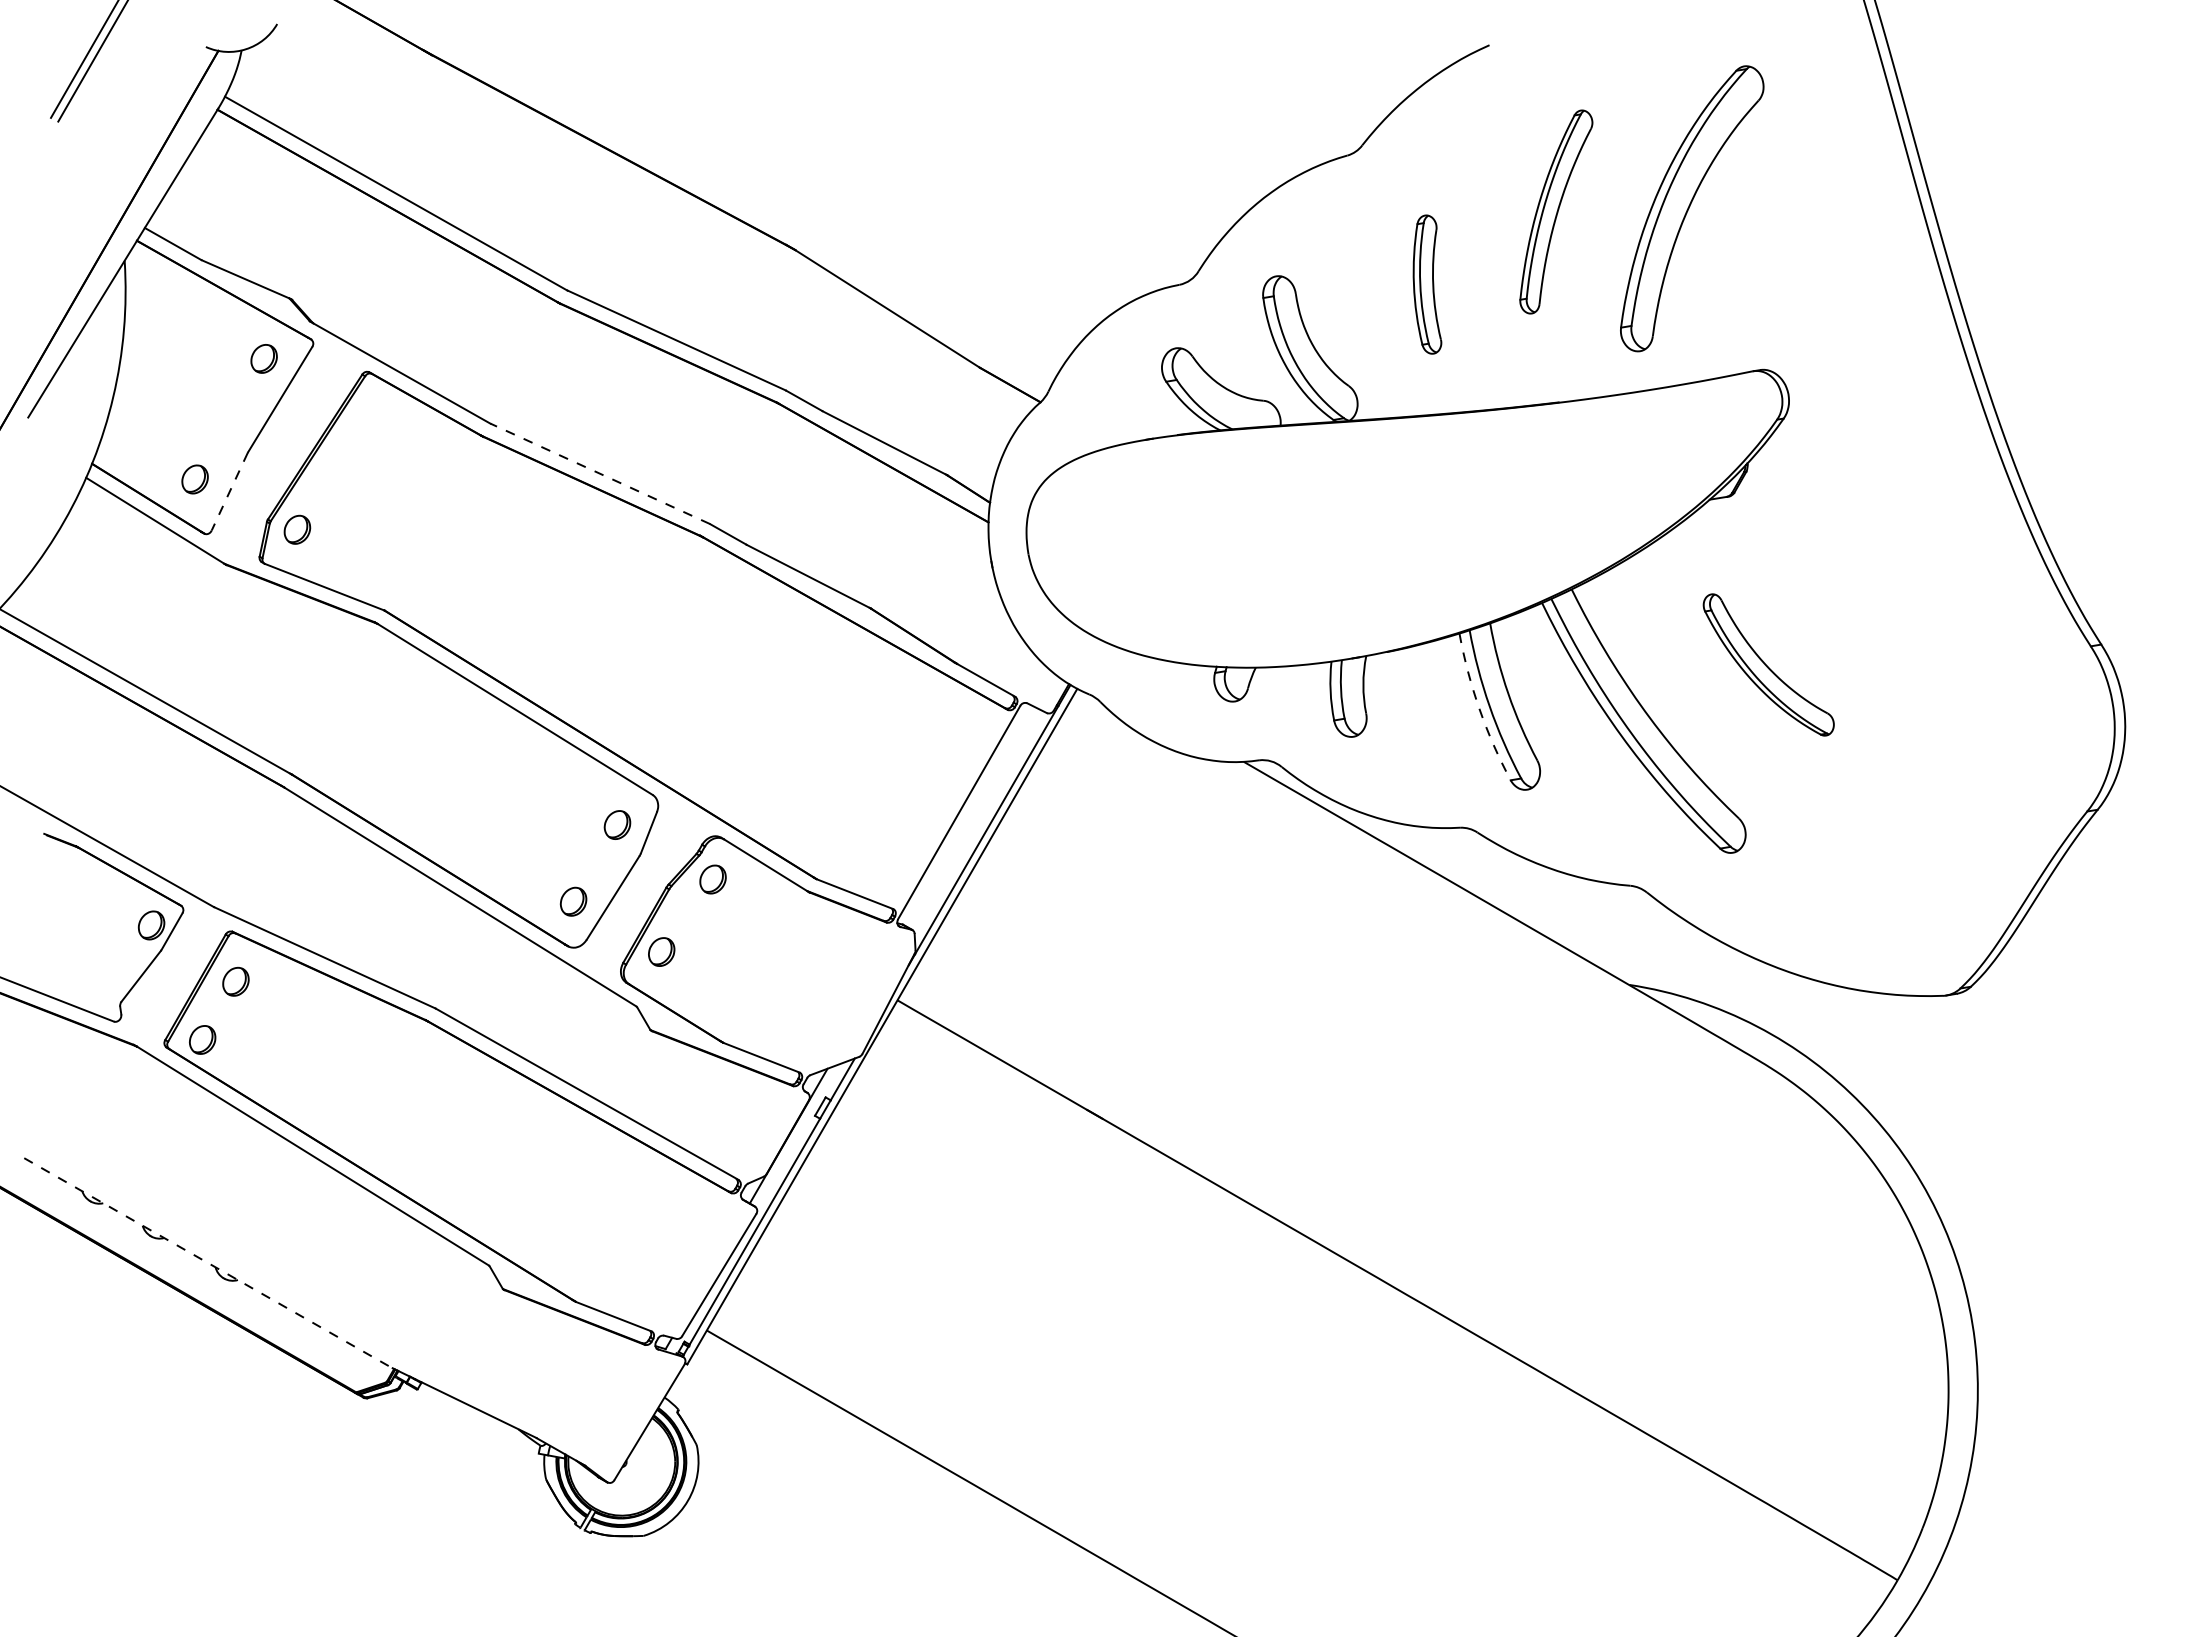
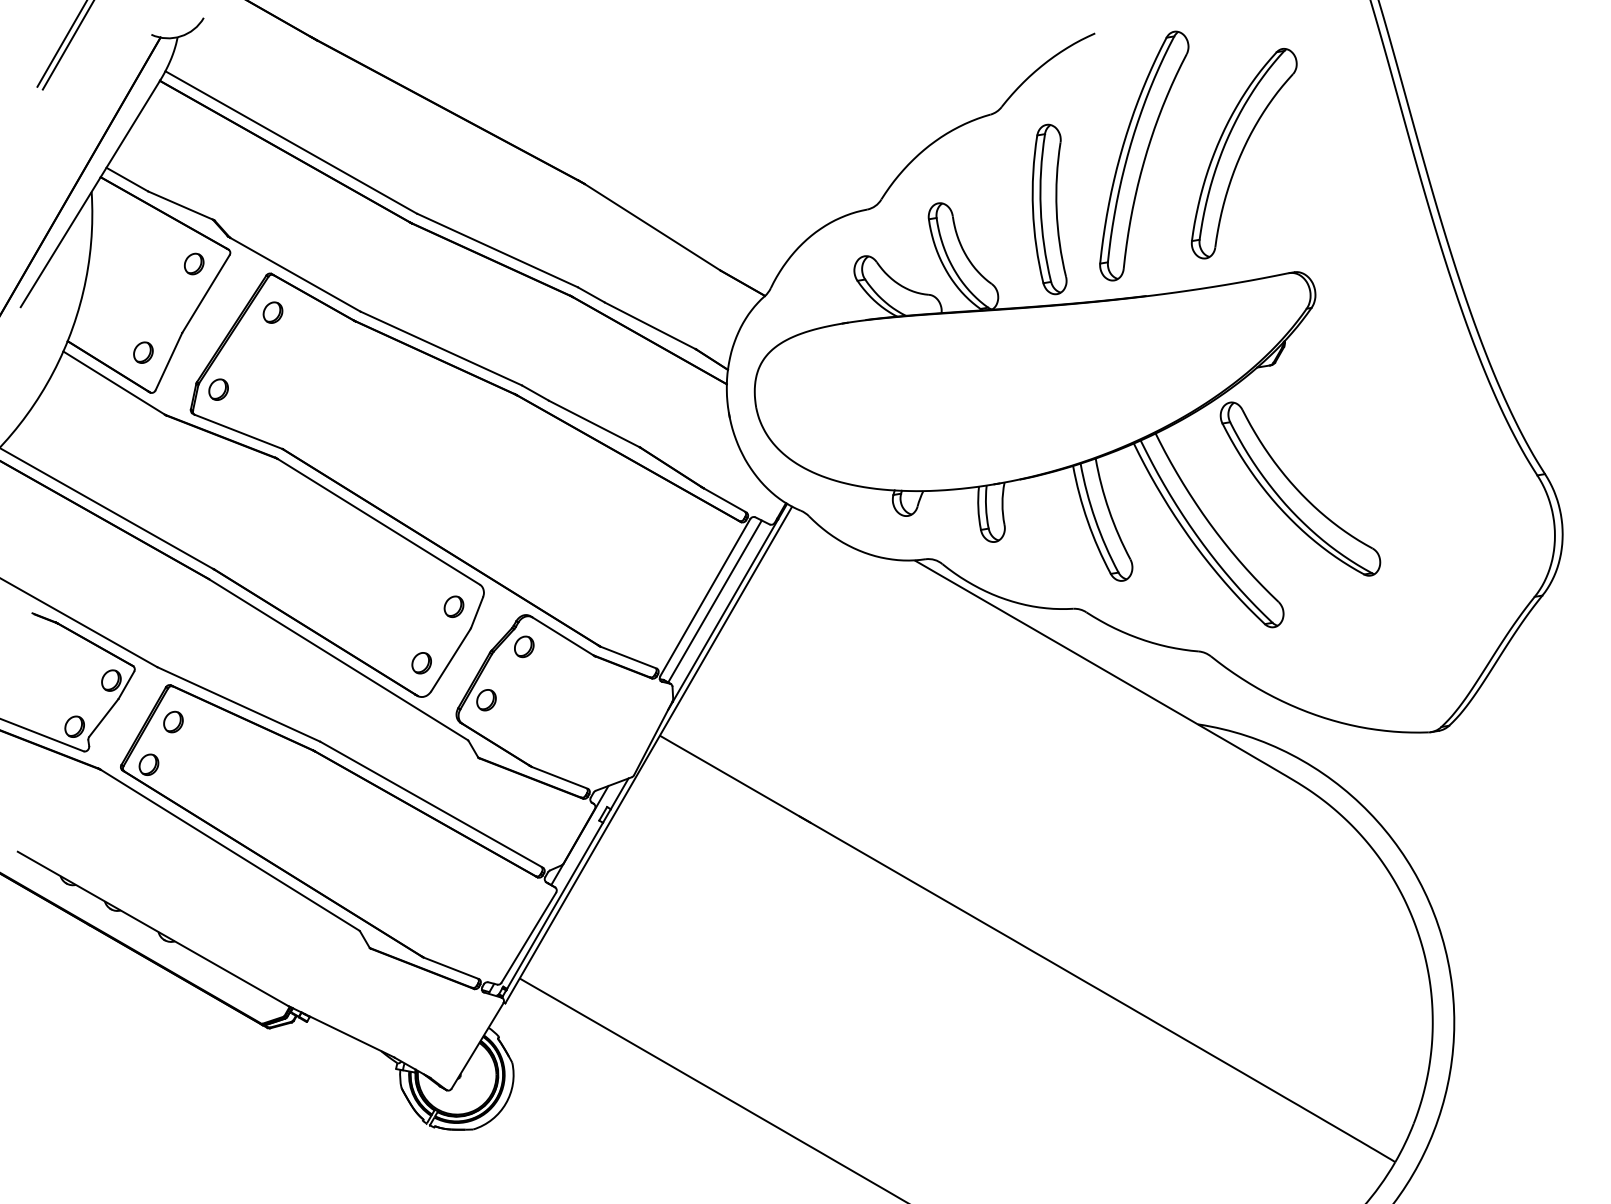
part: (1556, 211) -> (1144, 155), size x1.67
part: (1427, 284) -> (1049, 209), size x1.67
part: (370, 424) -> (272, 312), added
line: (600, 473) -> (441, 348), dashed -> solid
line: (229, 491) -> (168, 361), dashed -> solid
part: (1768, 664) -> (1300, 488), size x1.67
arc: (1479, 708) -> (1087, 521), dashed -> solid
line: (972, 817) -> (715, 601), added
part: (101, 988) -> (74, 727), added
line: (208, 1263) -> (153, 929), dashed -> solid

